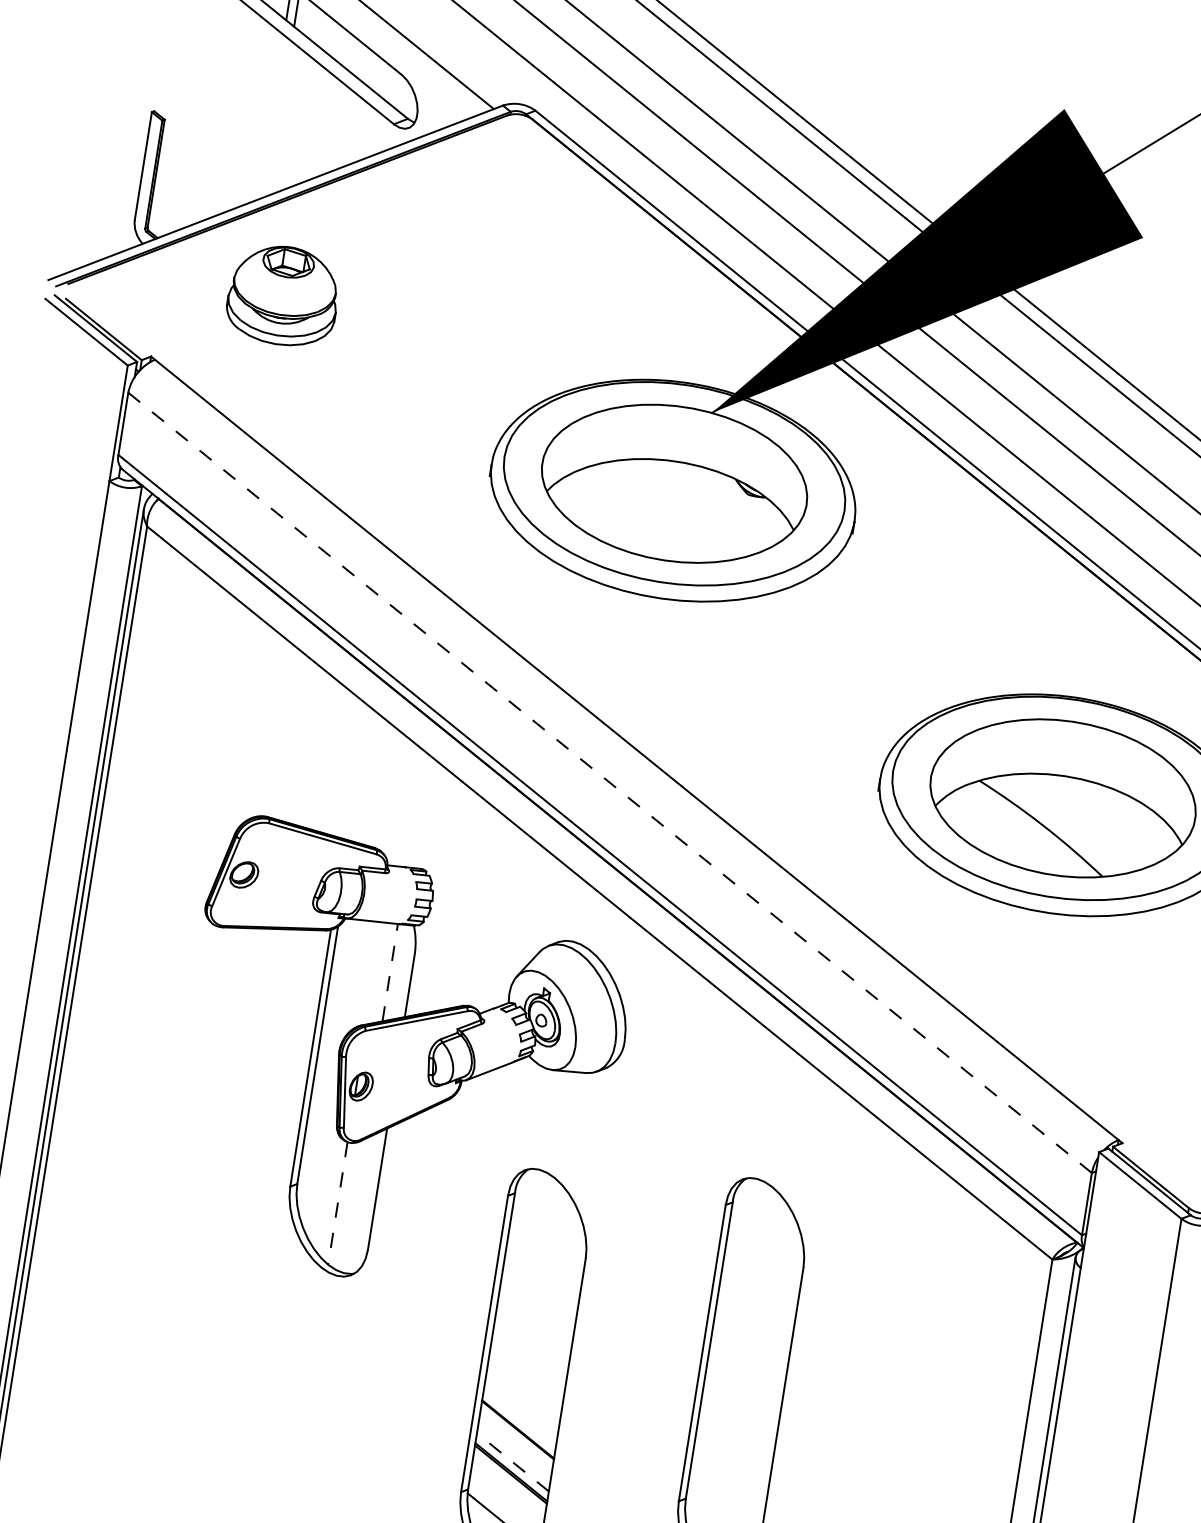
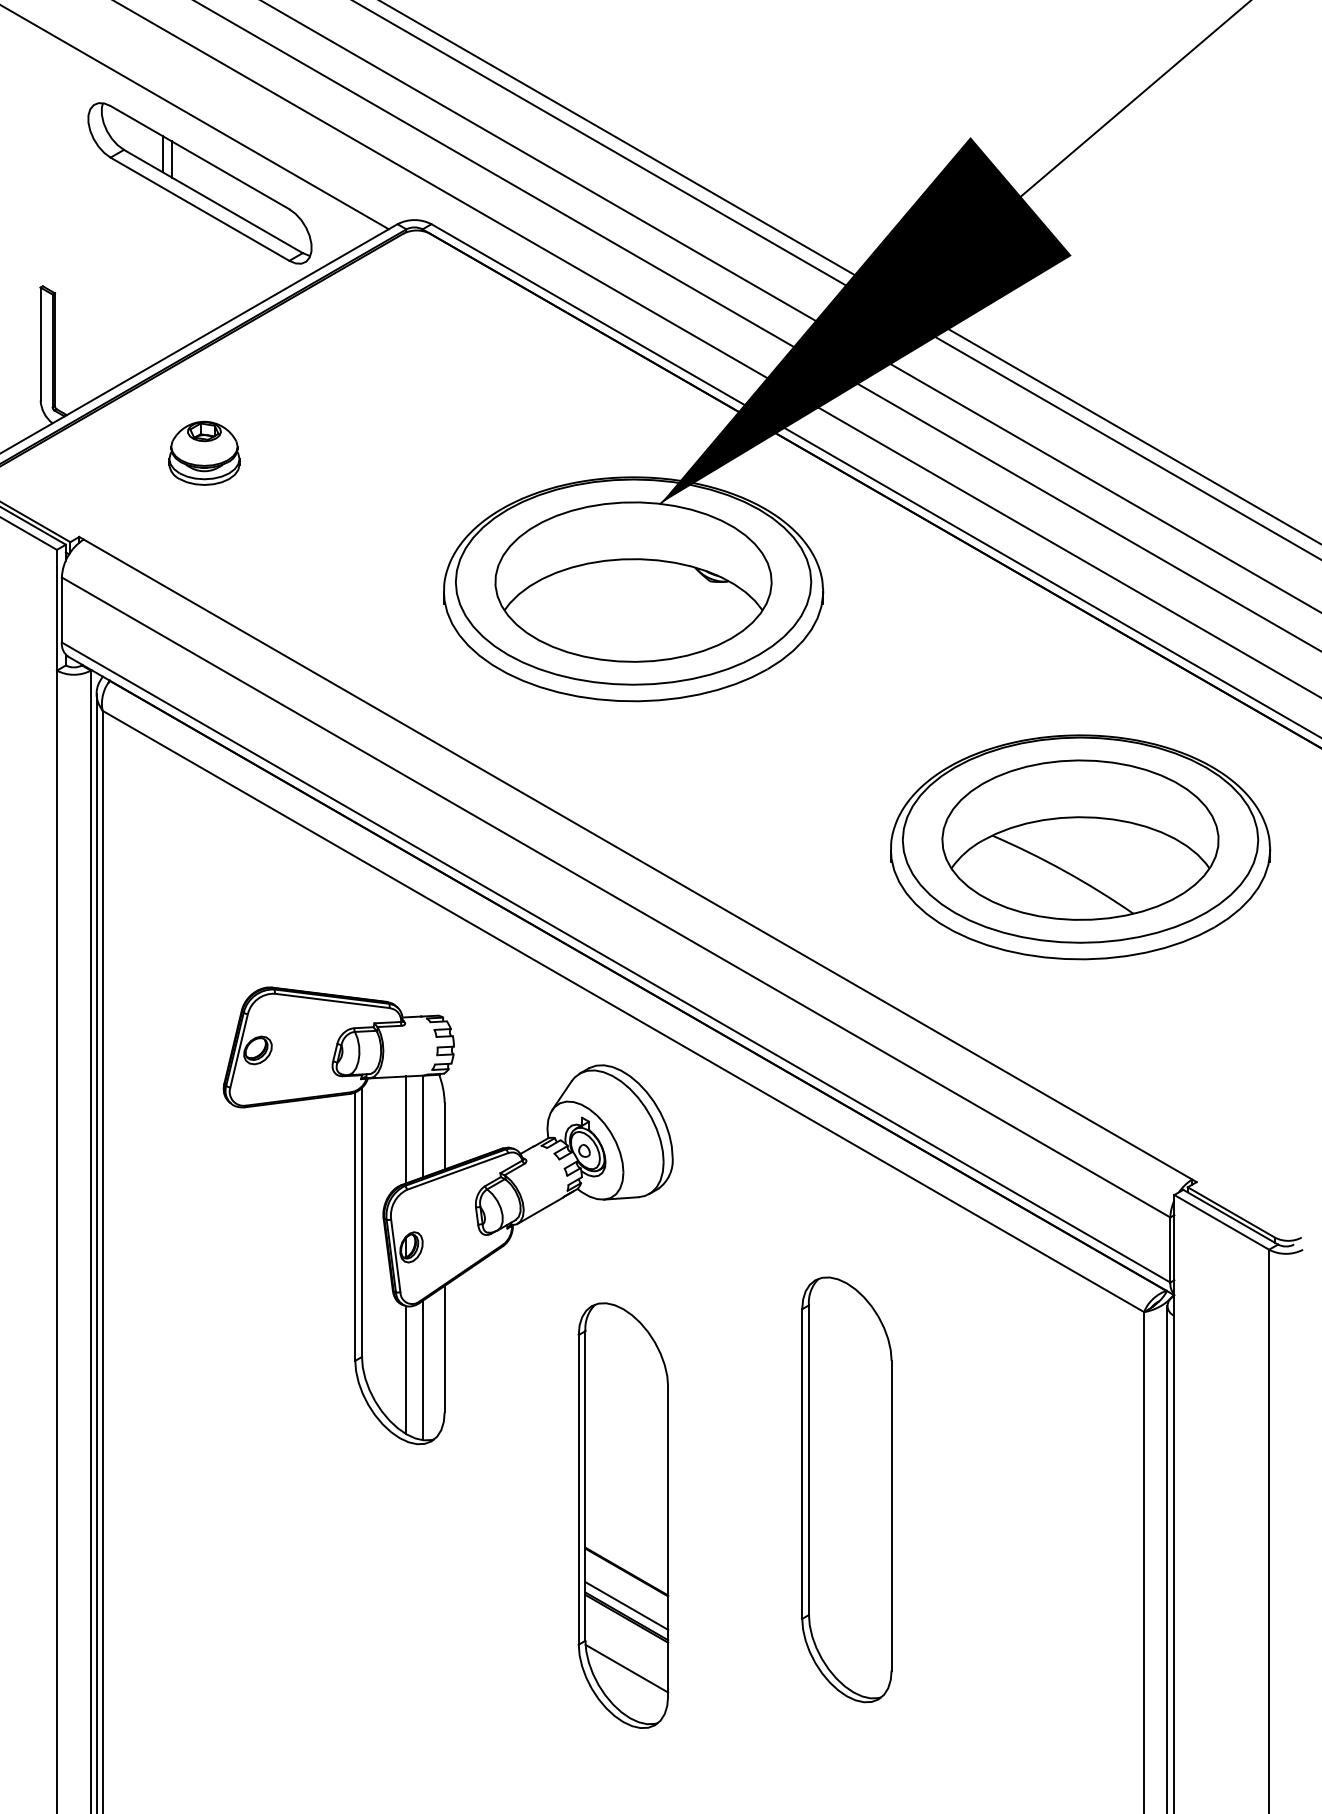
part: (283, 294) -> (204, 452), size x0.62
line: (610, 782) -> (616, 897), dashed -> solid
line: (390, 972) -> (422, 1126), dashed -> solid
line: (374, 973) -> (406, 1129), added
line: (337, 1203) -> (406, 1370), dashed -> solid
line: (353, 1206) -> (422, 1370), added
line: (512, 1461) -> (626, 1605), dashed -> solid

